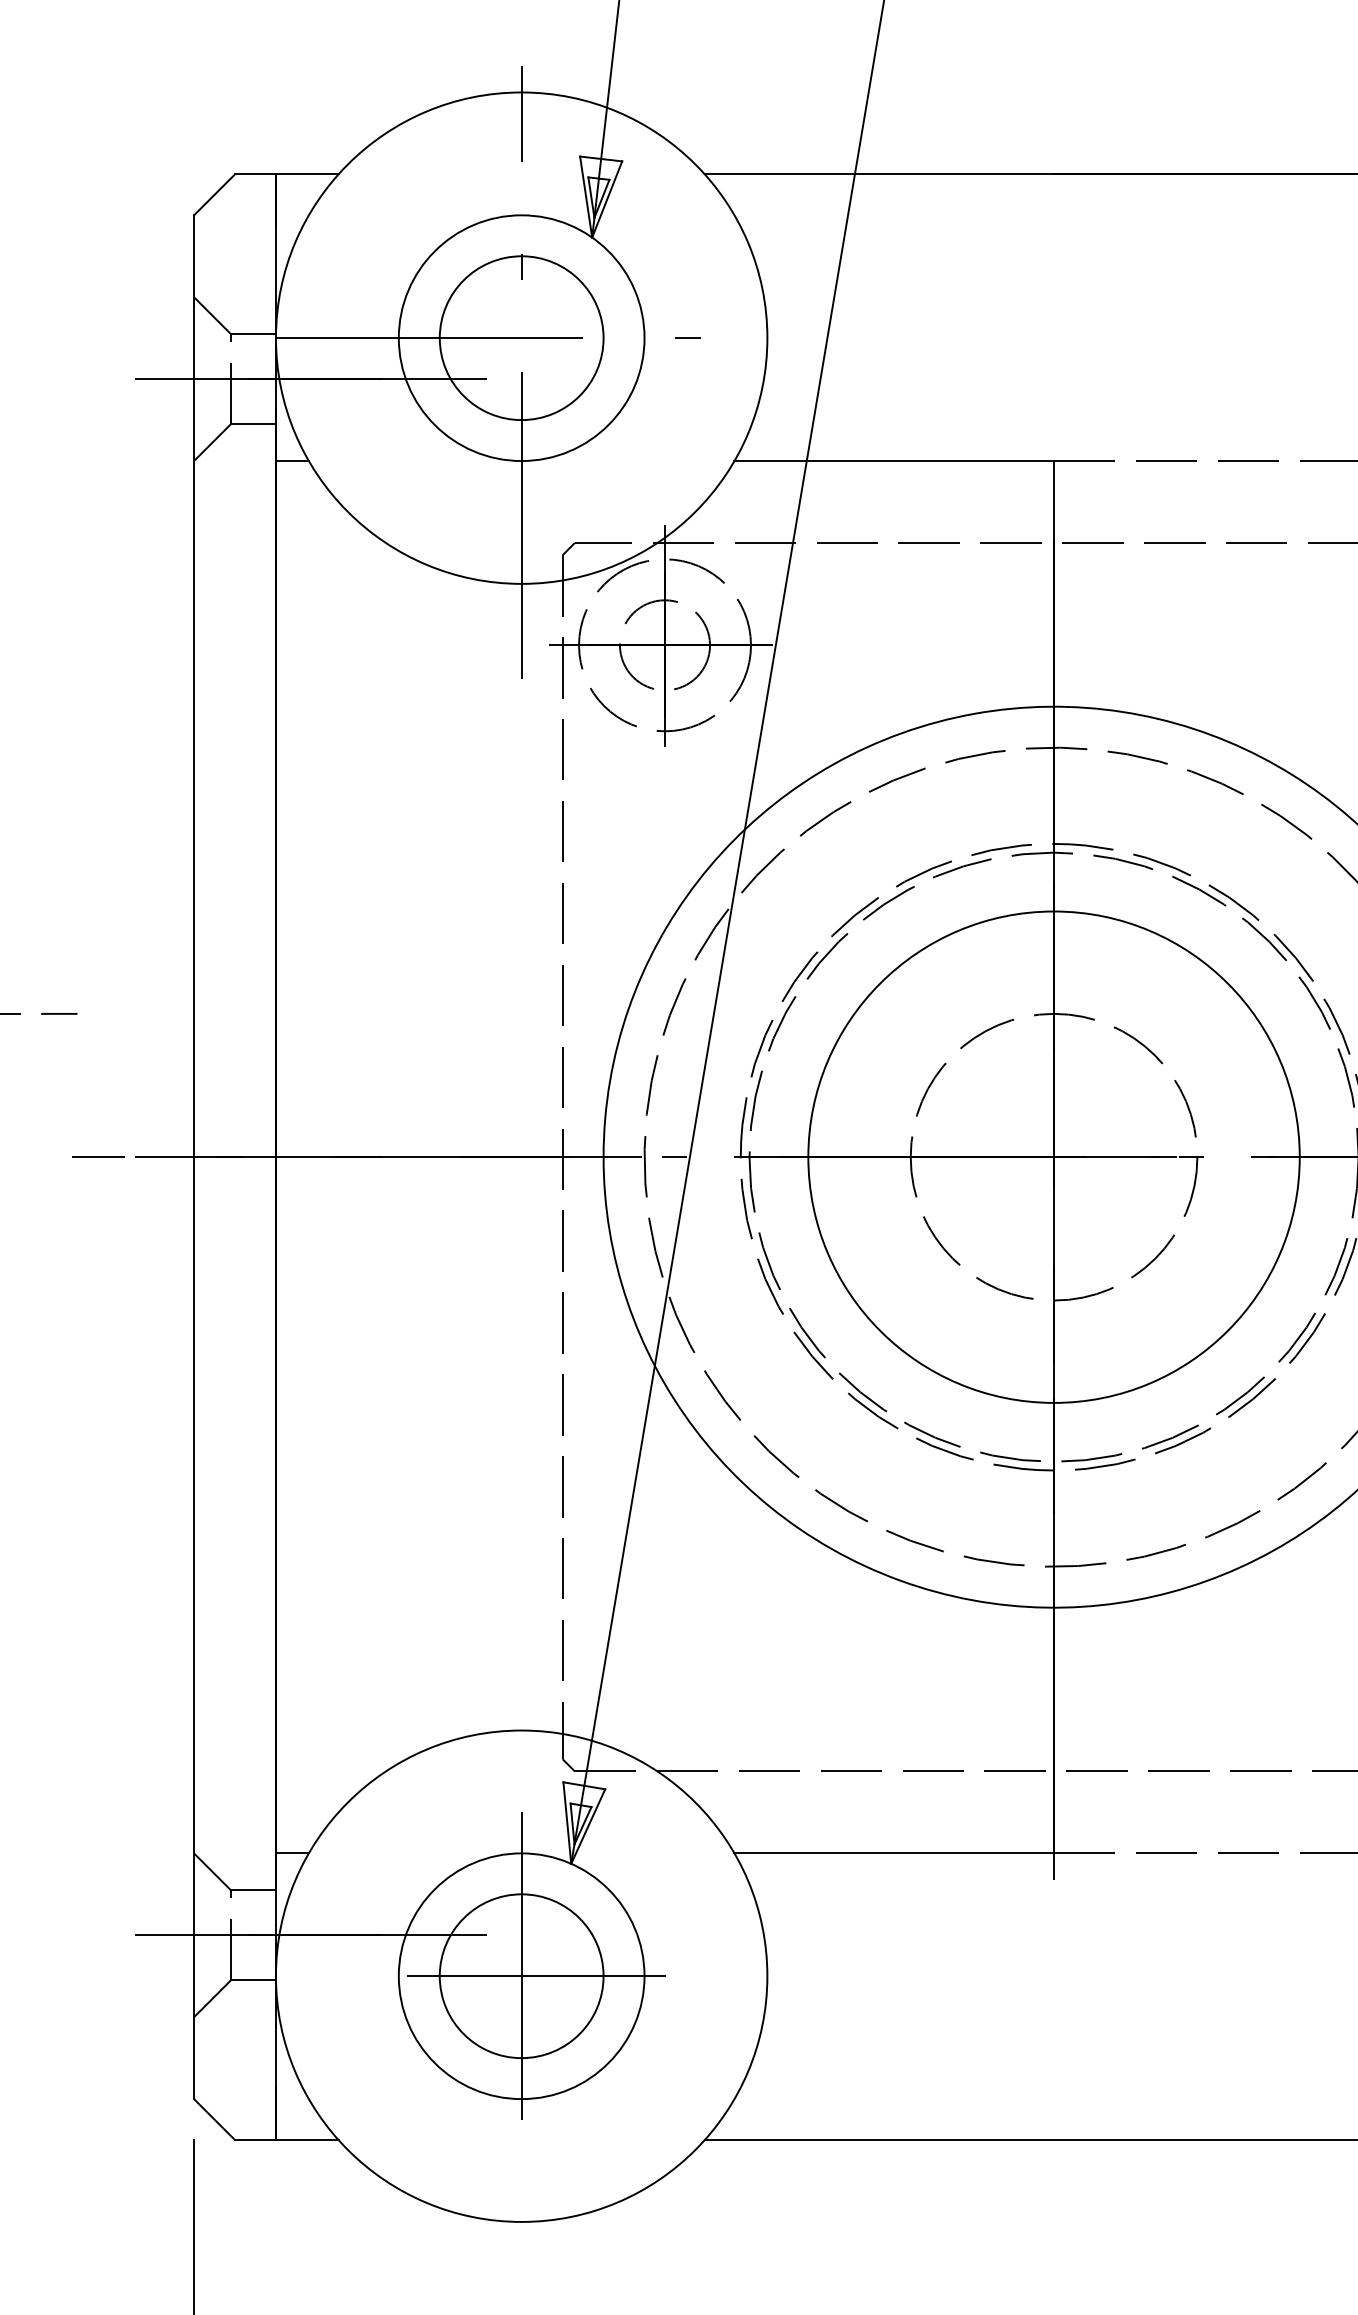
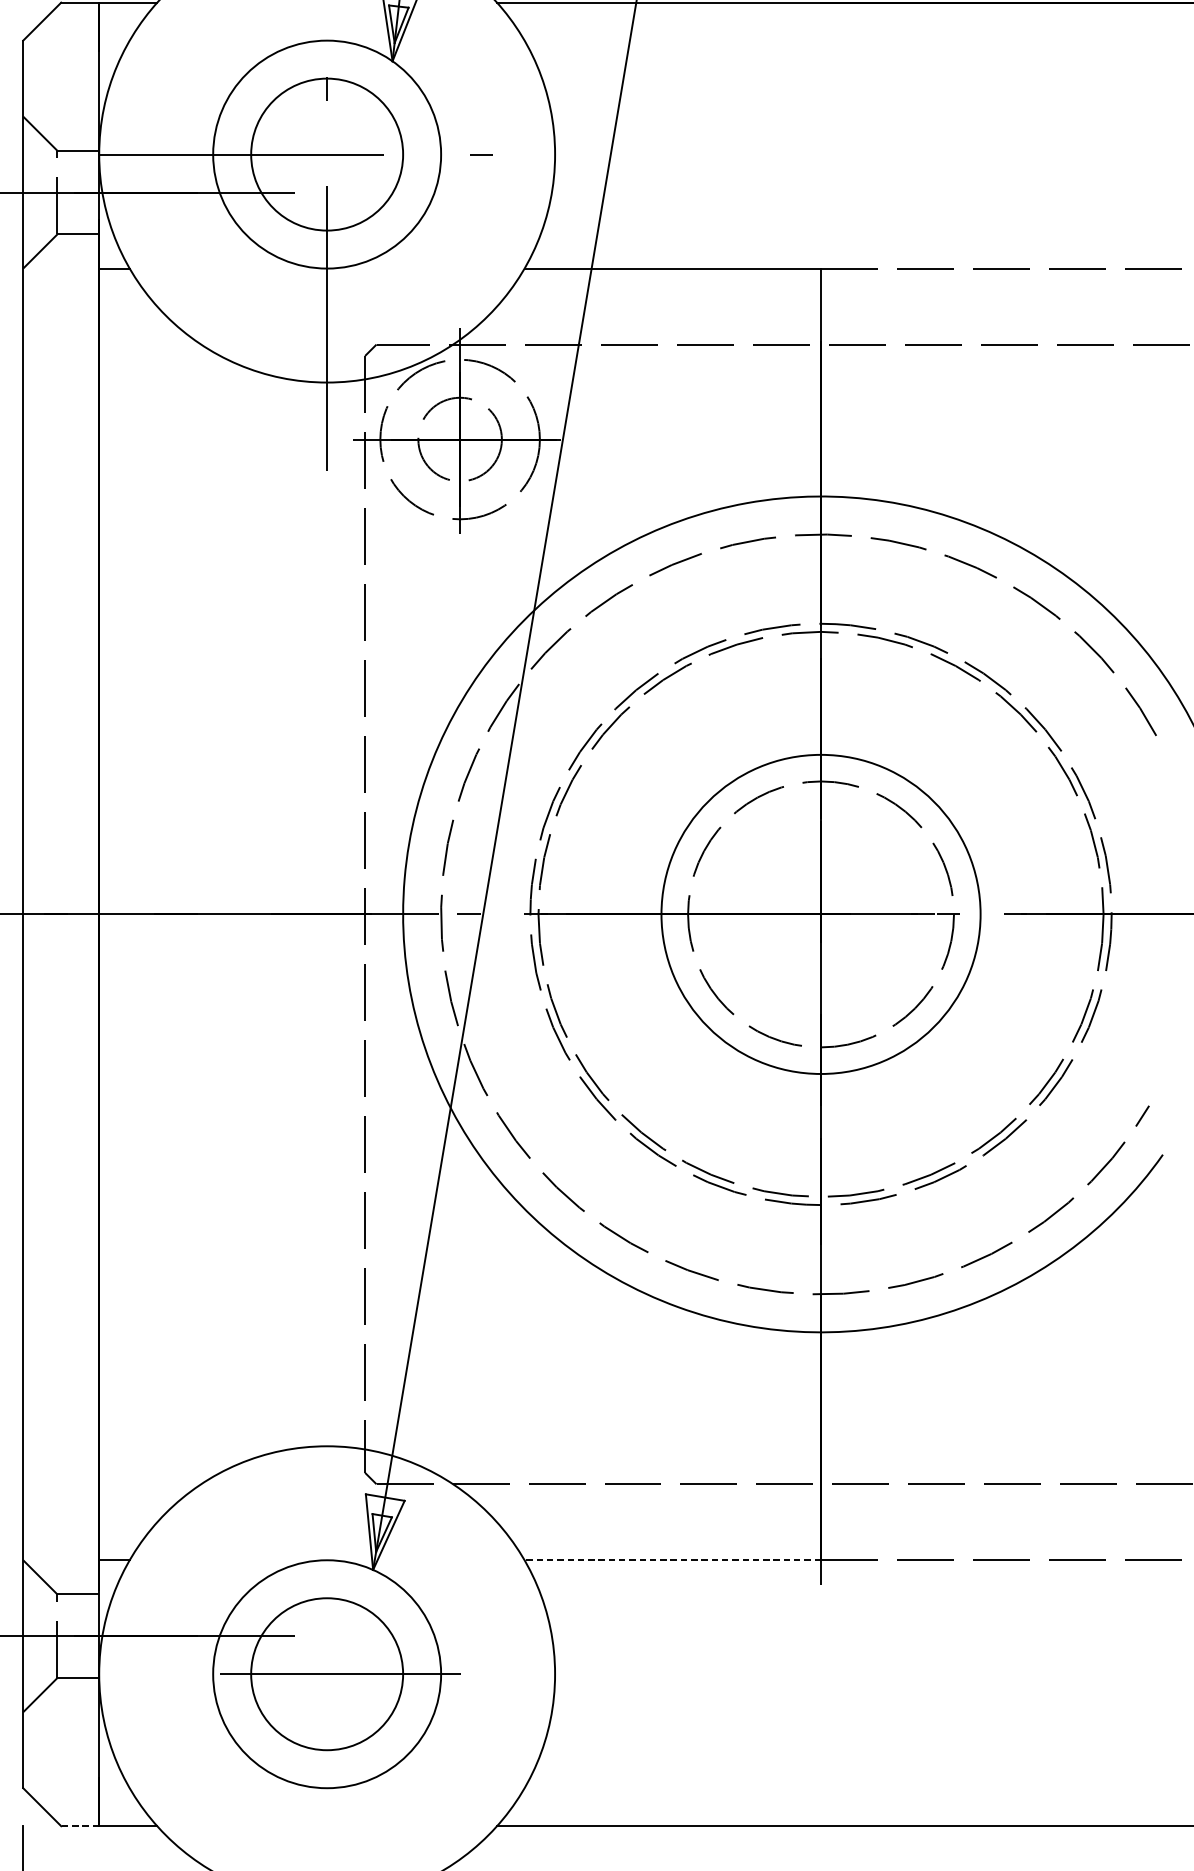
circle: (1053, 1156) -> (820, 913), size x0.7
line: (894, 1853) -> (673, 1560), solid -> dashed
line: (521, 1976) -> (326, 1674), removed
line: (255, 2140) -> (80, 1826), solid -> dashed

